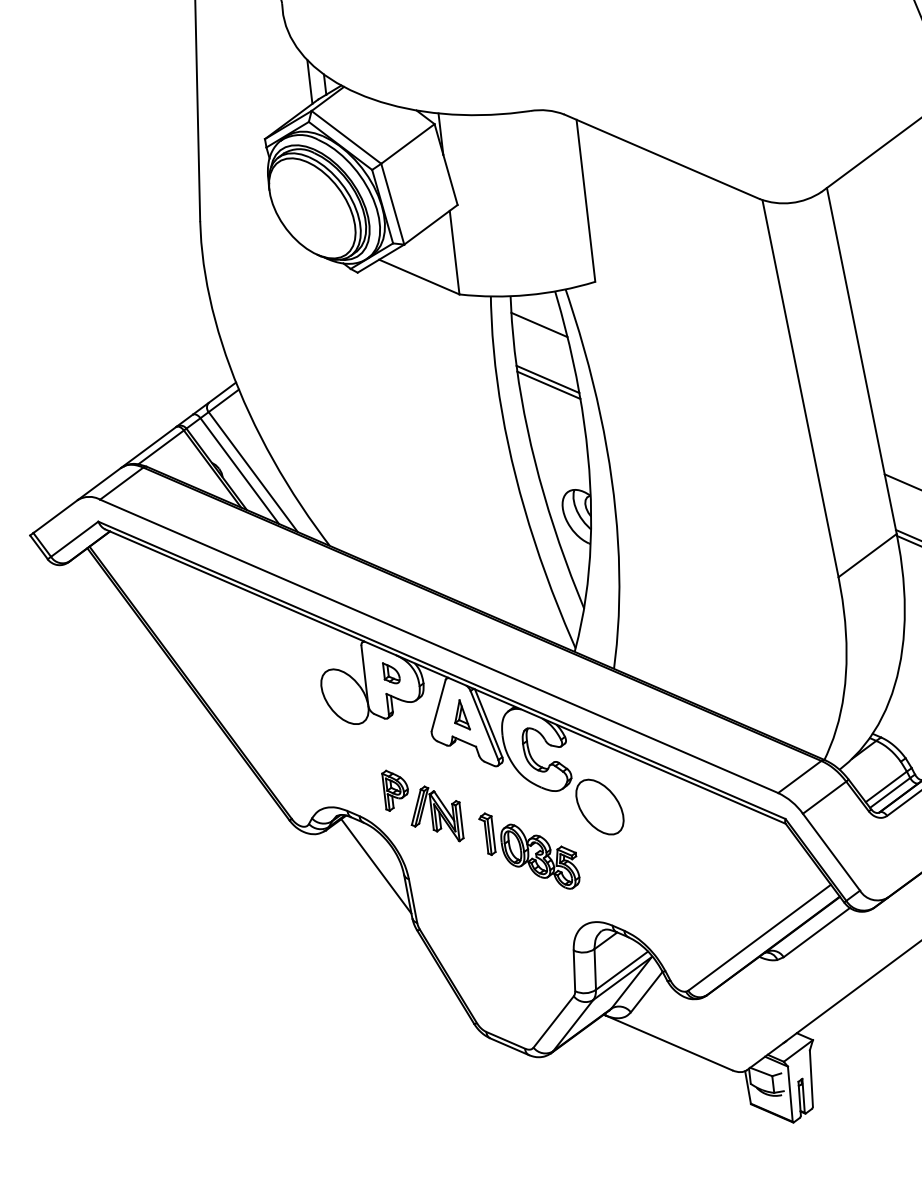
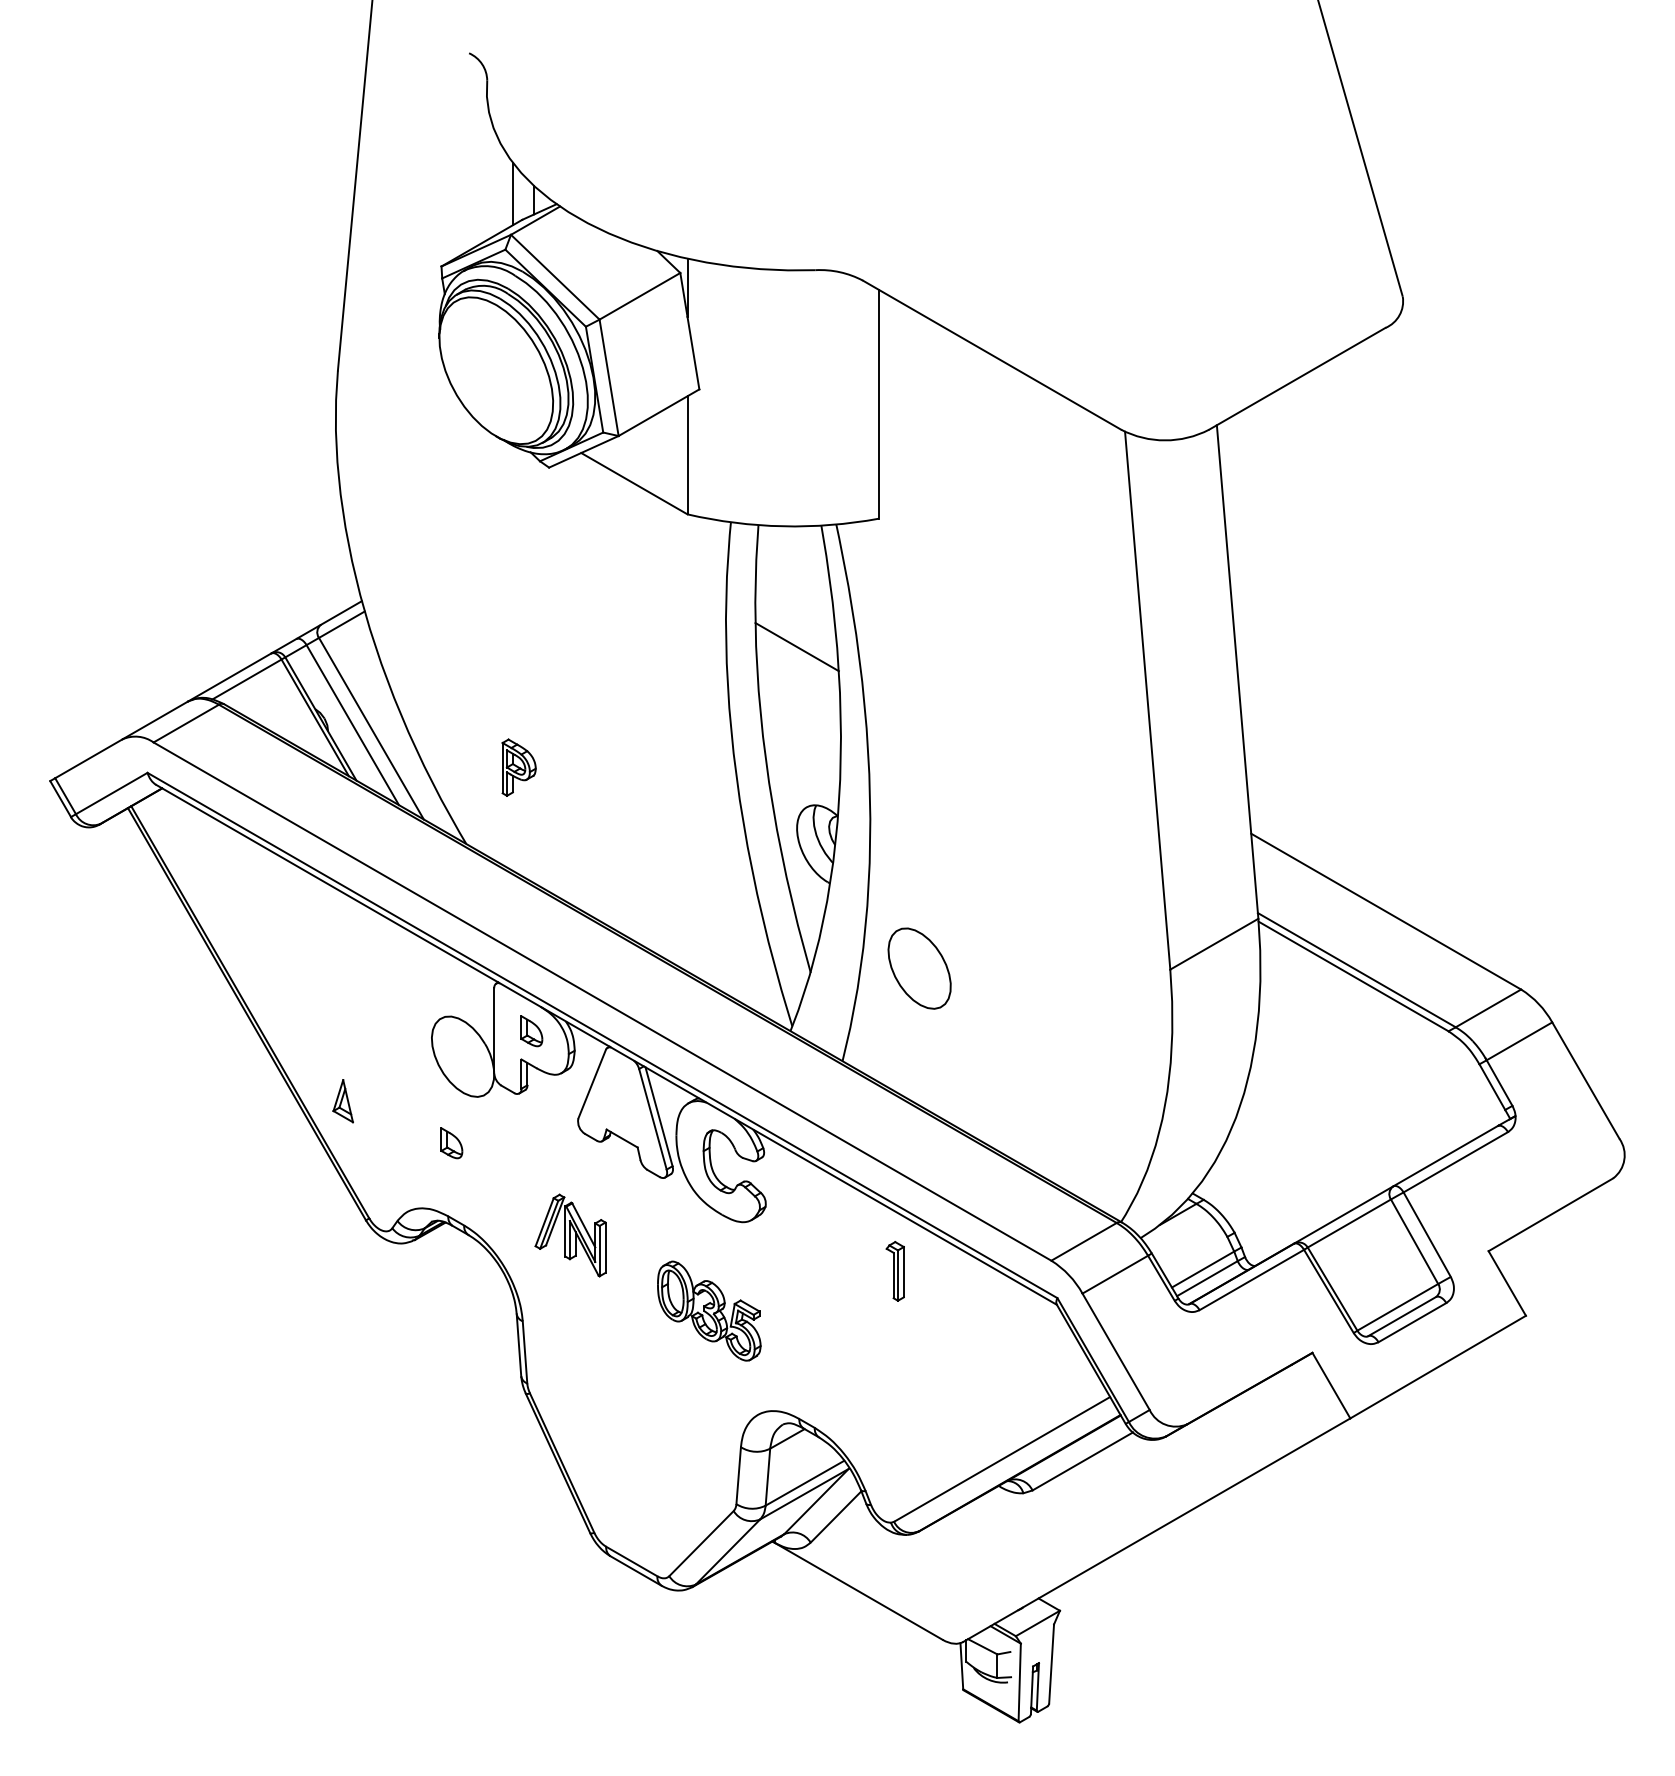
line: (539, 324) -> (793, 569), removed
line: (548, 385) -> (797, 655), removed
part: (460, 715) -> (342, 1101), moved
part: (343, 759) -> (451, 1143), added
part: (395, 789) -> (518, 767), moved
part: (599, 807) -> (919, 968), moved
part: (486, 834) -> (894, 1271), moved
line: (376, 865) -> (479, 1297), removed

